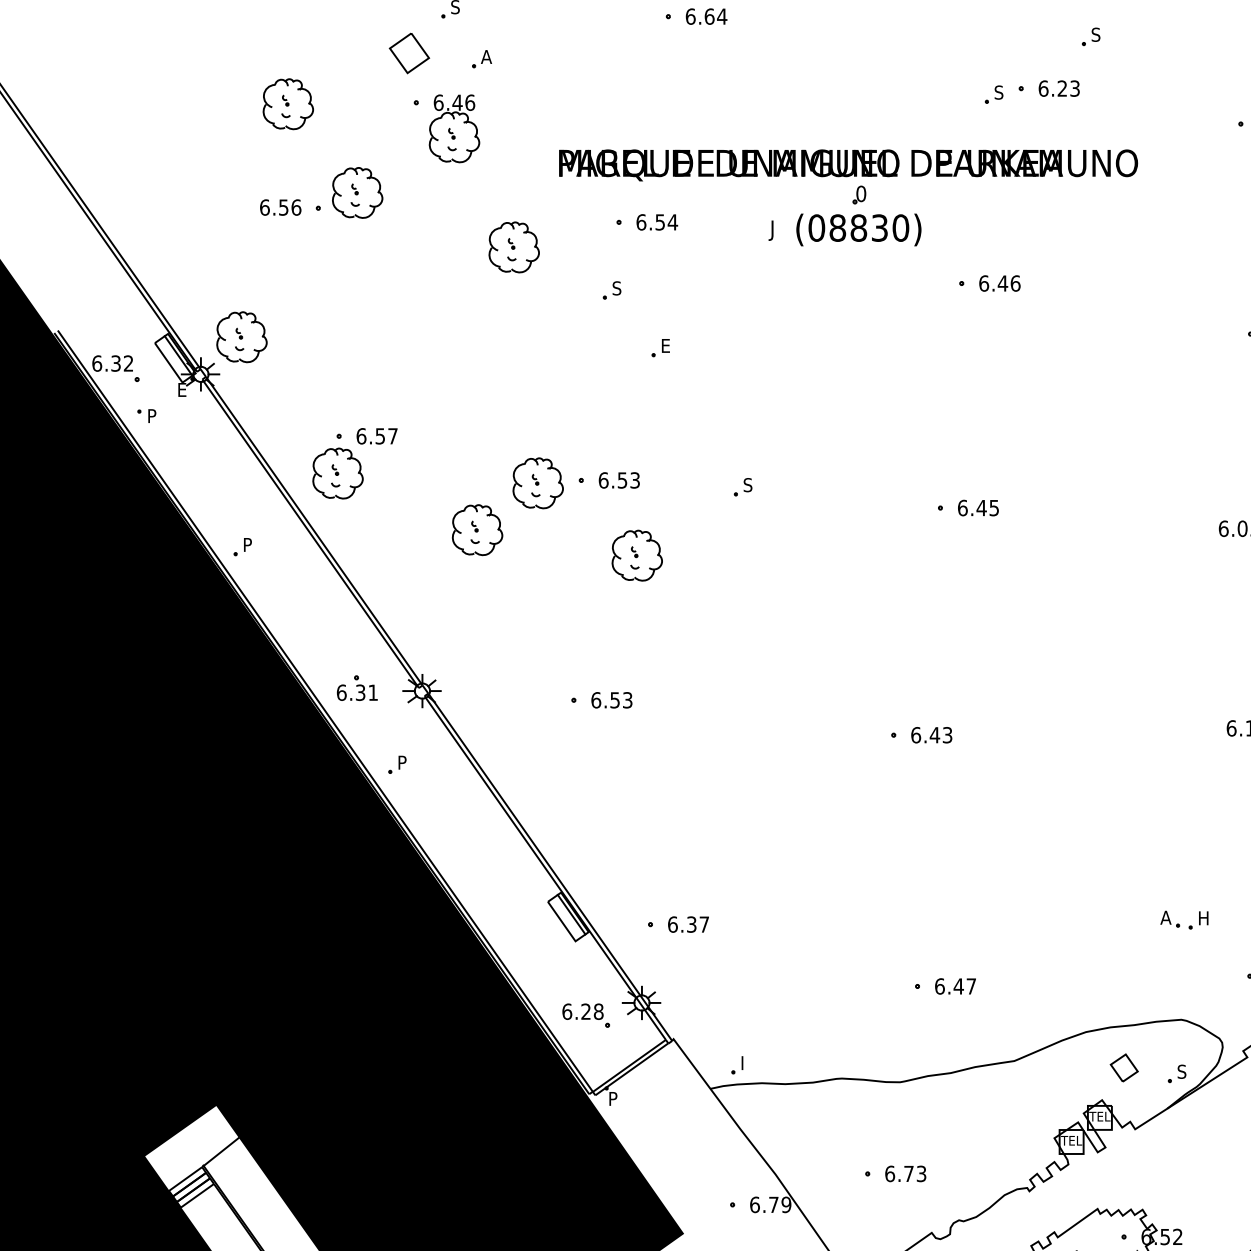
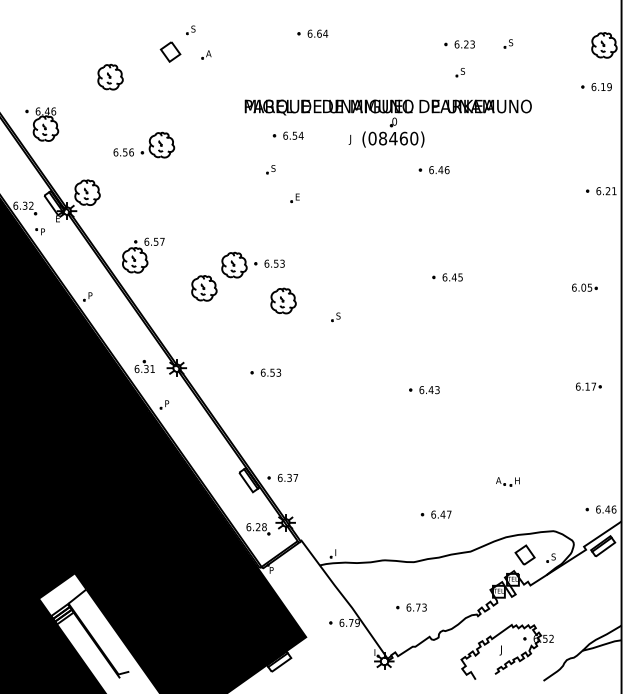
part: (1048, 88) -> (459, 44), moved
part: (447, 129) -> (42, 124), moved
part: (322, 191) -> (144, 144), moved
text: (869, 227) -> (398, 138), (08830) -> (08460)
part: (514, 245) -> (222, 147), removed
part: (988, 284) -> (433, 170), moved
part: (741, 487) -> (335, 317), moved
part: (1183, 919) -> (507, 481), moved
part: (677, 923) -> (282, 477), moved
part: (1123, 1066) -> (524, 554), size x1.43

